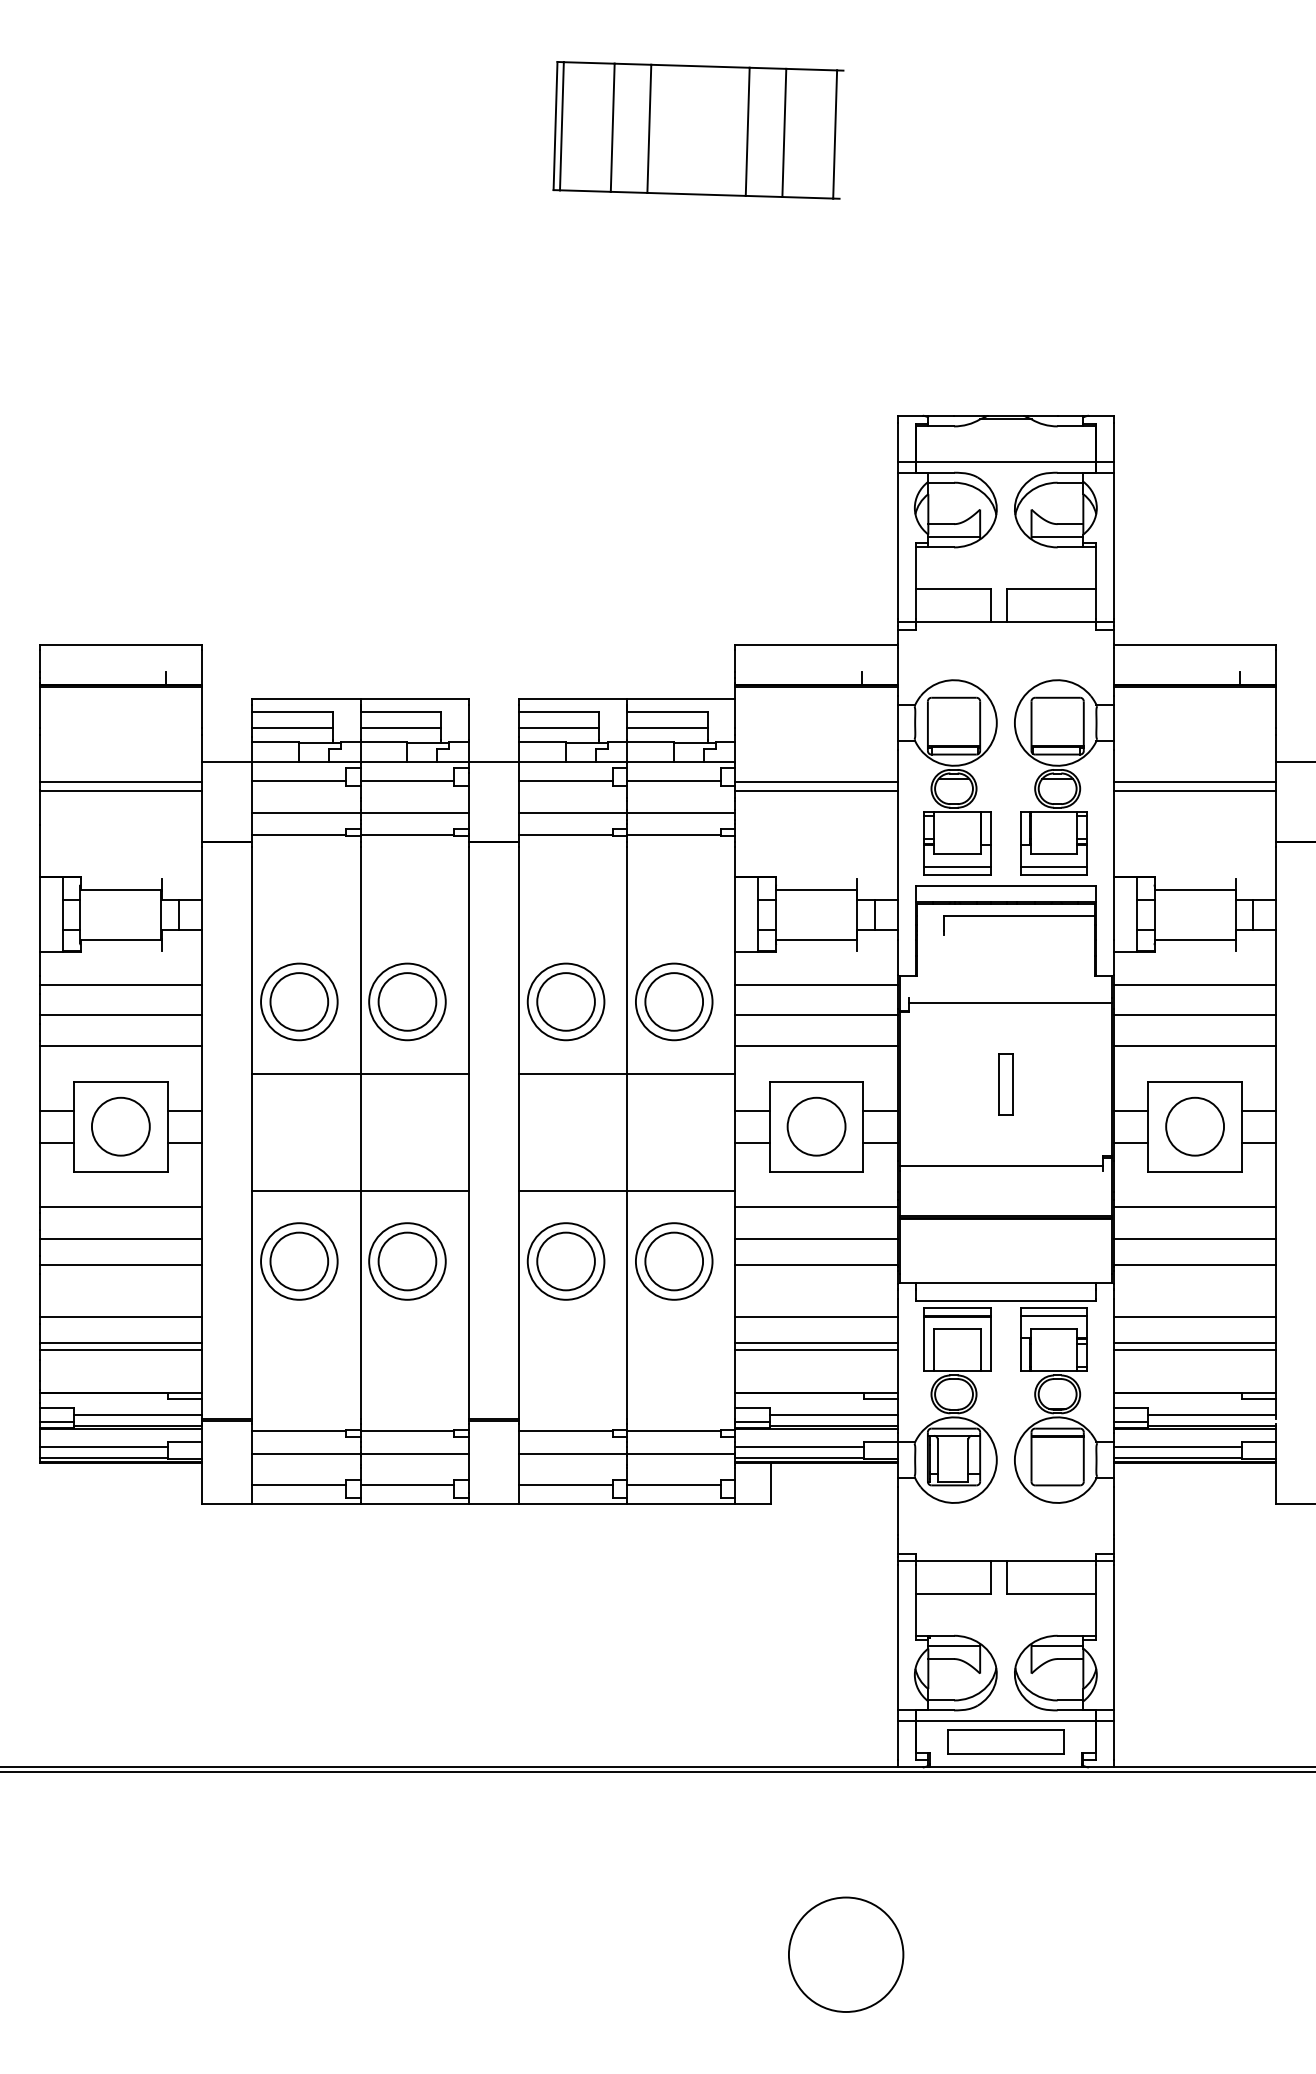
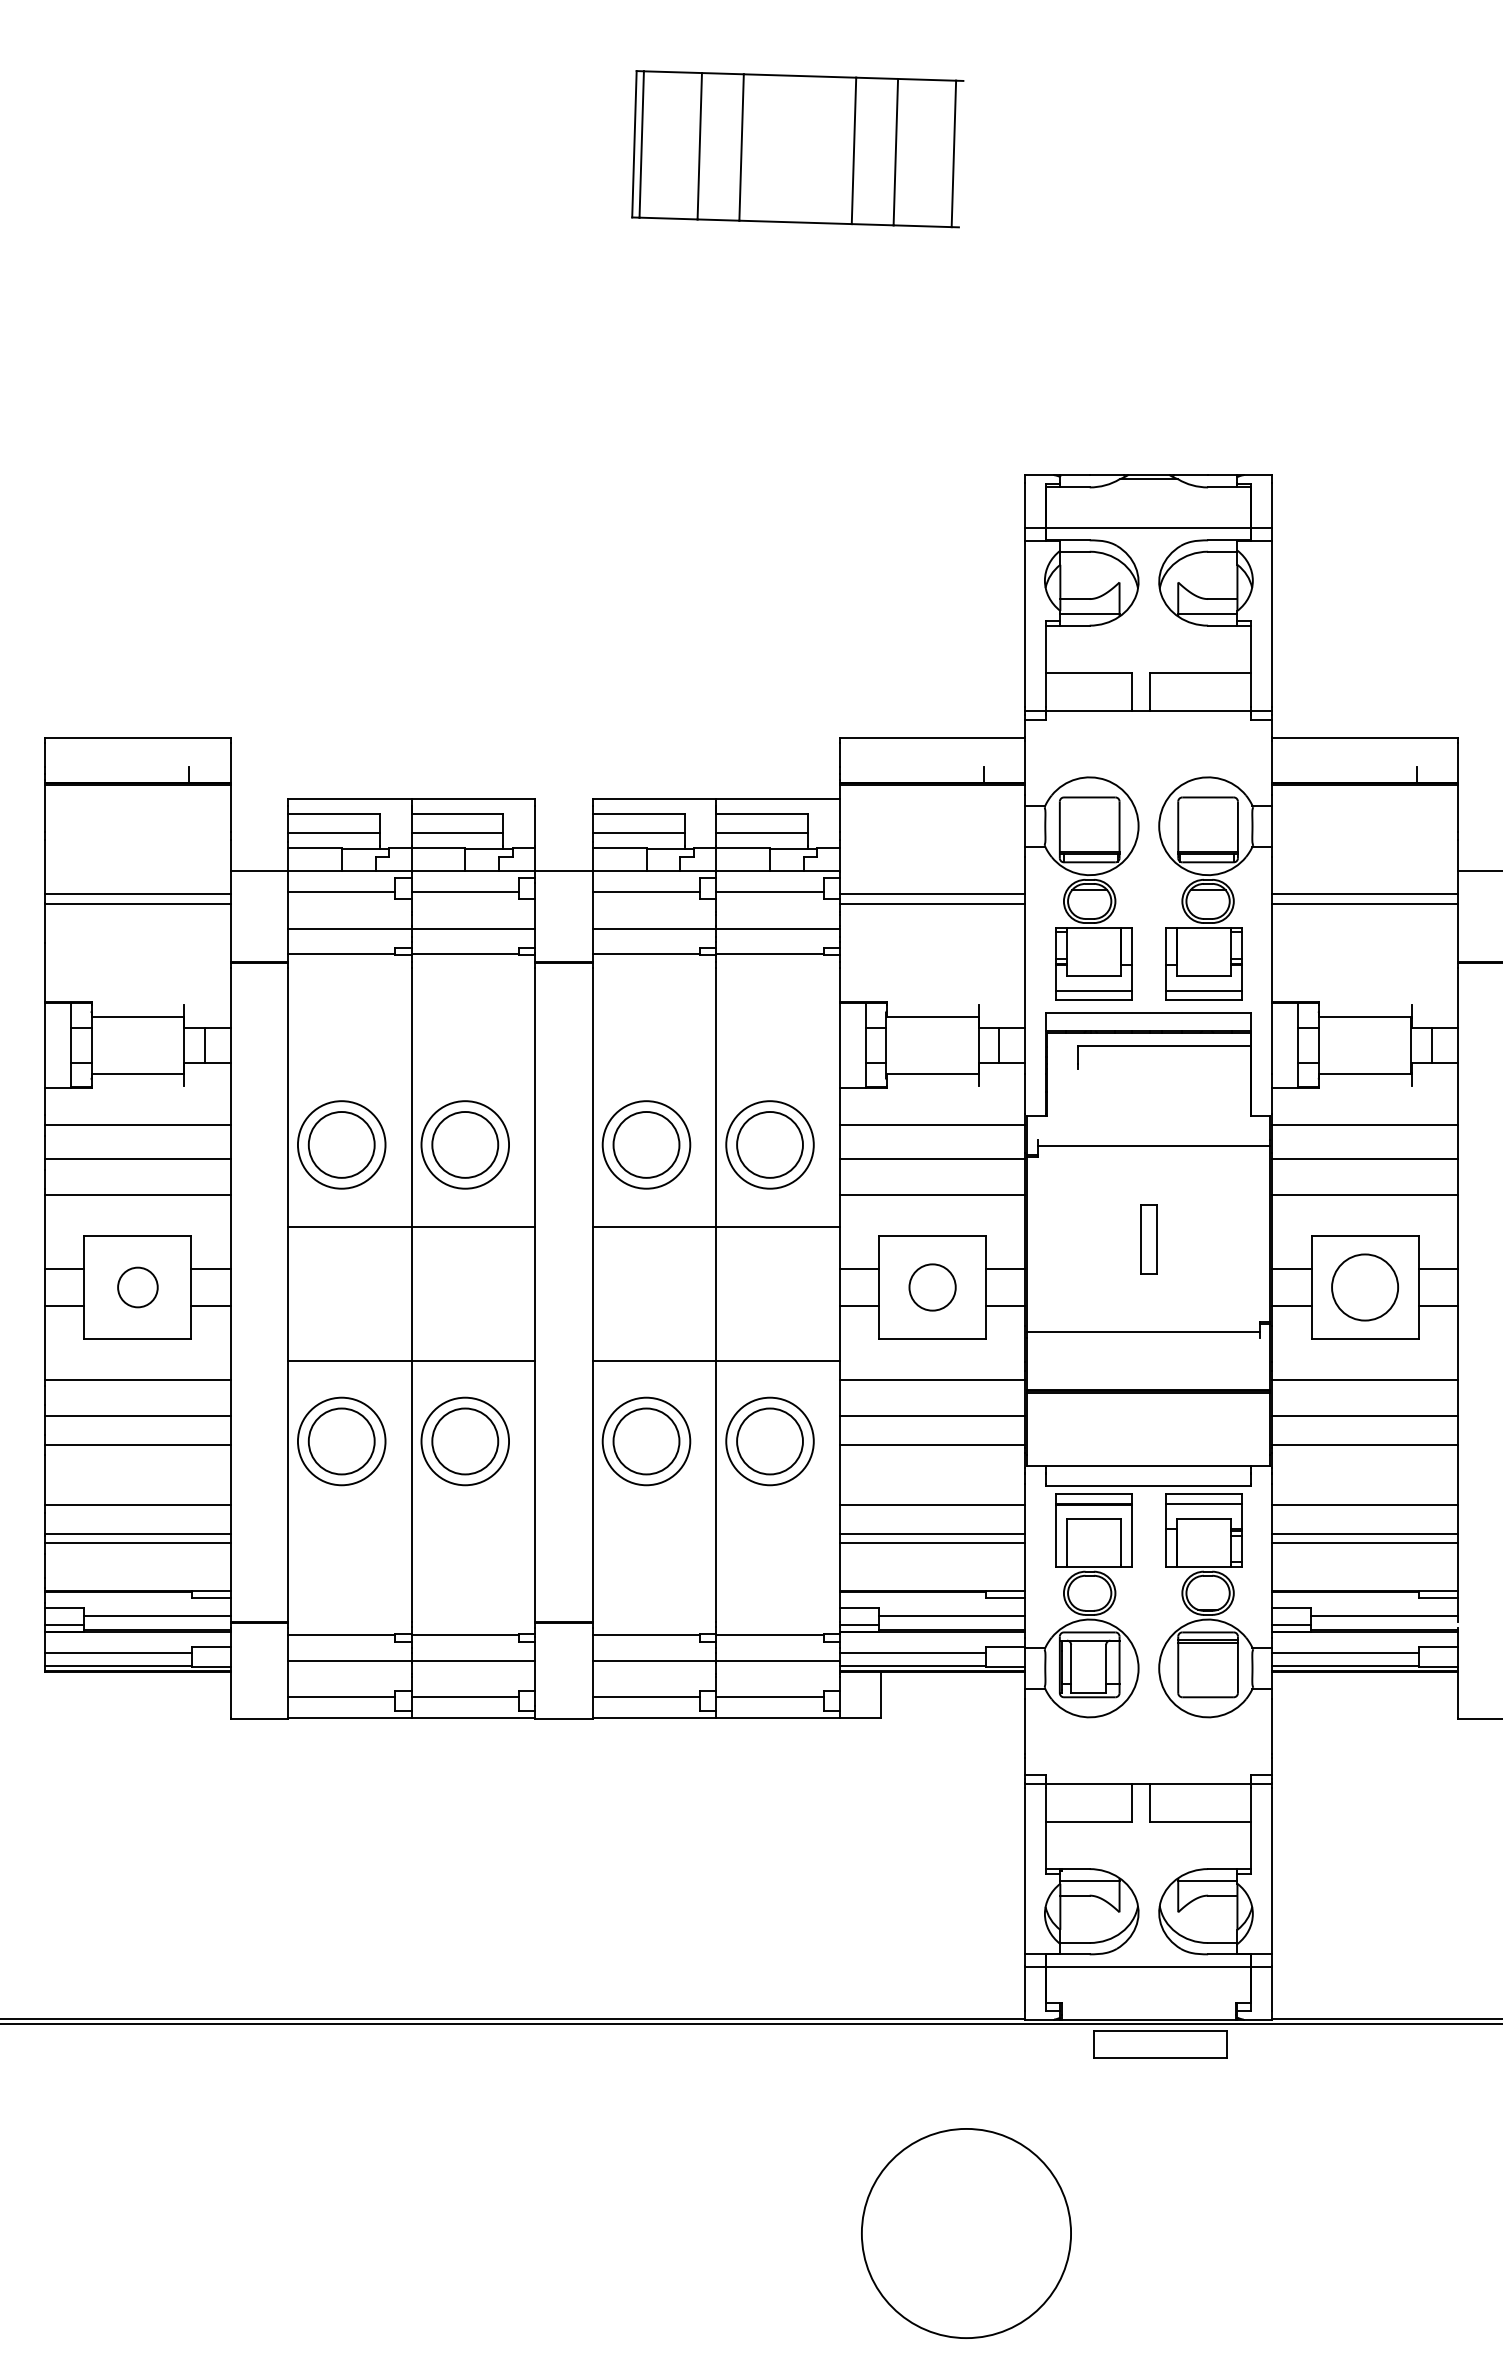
circle: (120, 1126) -> (137, 1287), size x0.6
circle: (816, 1126) -> (932, 1287), size x0.7
part: (1005, 1742) -> (1160, 2044), moved
circle: (846, 1954) -> (966, 2233), size x1.6

